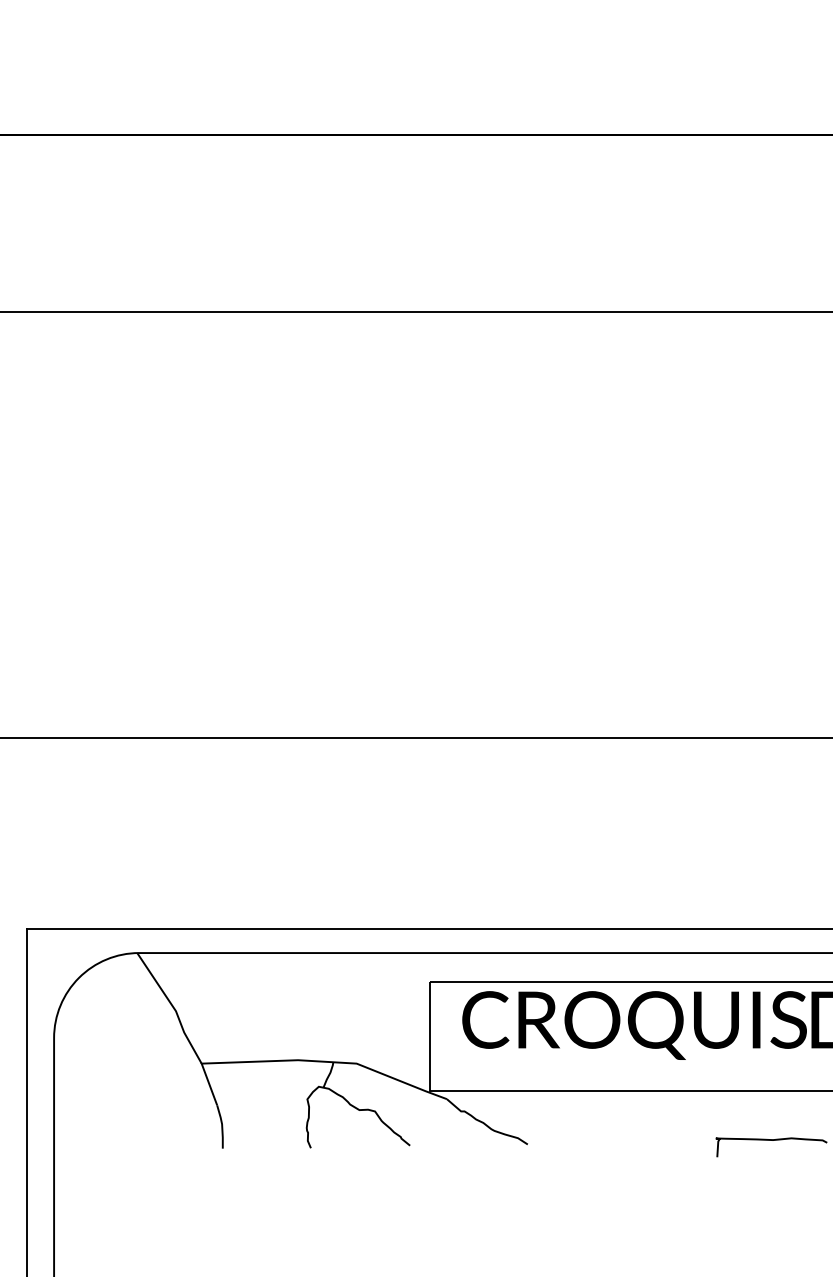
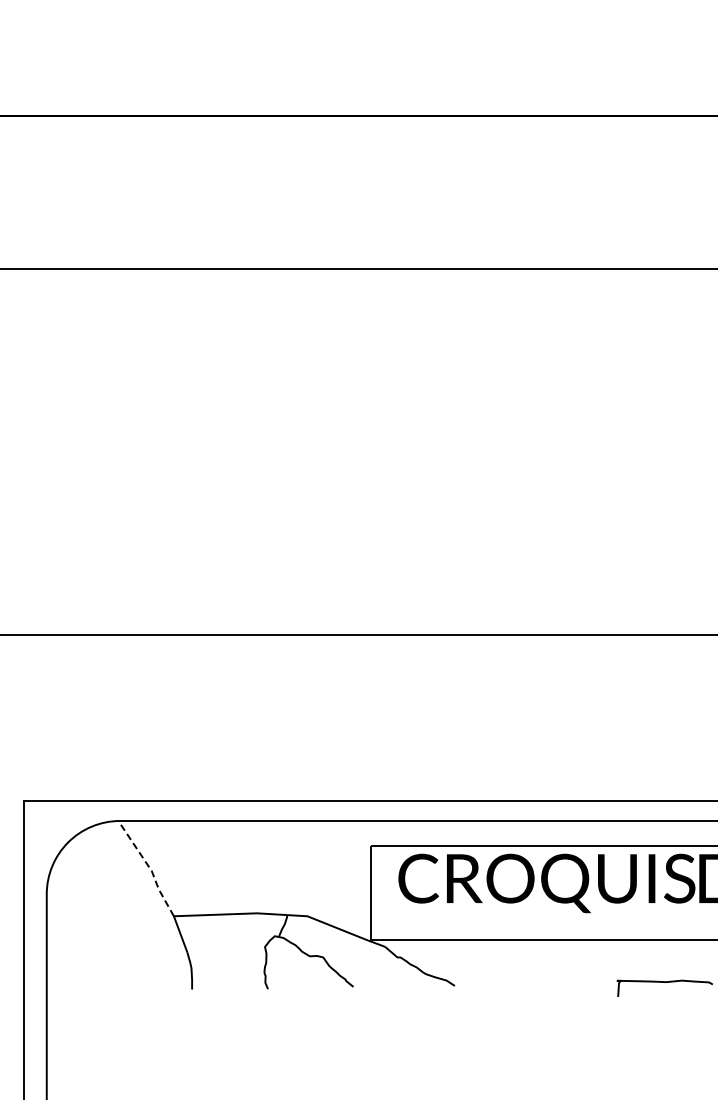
line: (173, 1007) -> (149, 867), solid -> dashed

